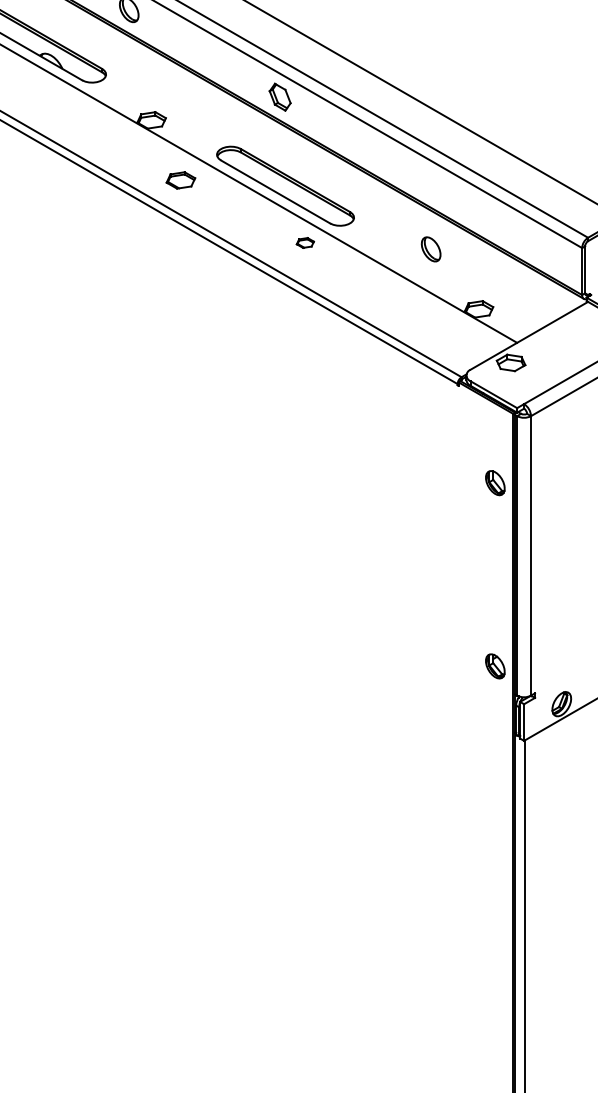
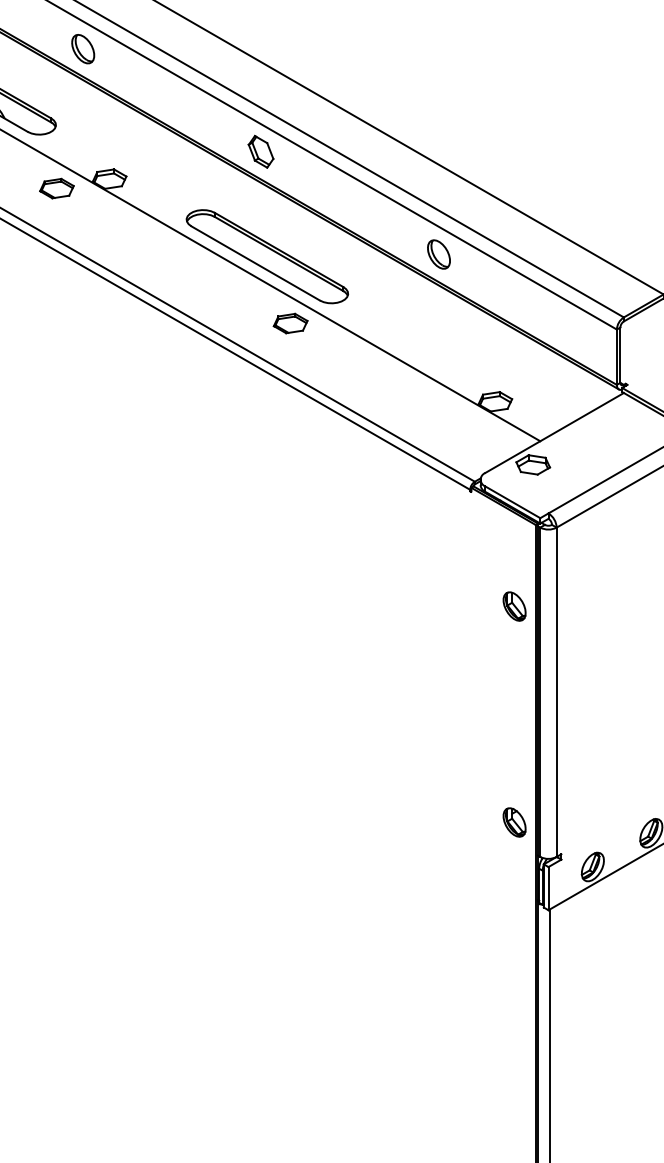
part: (180, 180) -> (56, 188), moved
part: (305, 242) -> (290, 323), size x1.67
part: (430, 249) -> (438, 254), moved

